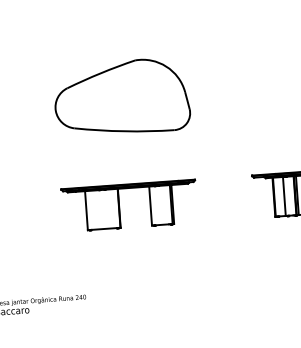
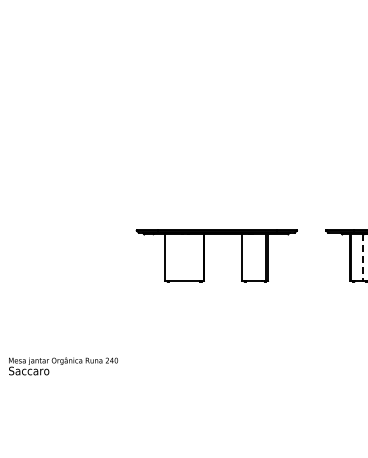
part: (121, 97) -> (177, 125), removed
line: (284, 197) -> (363, 258), solid -> dashed
part: (119, 206) -> (204, 255), moved

